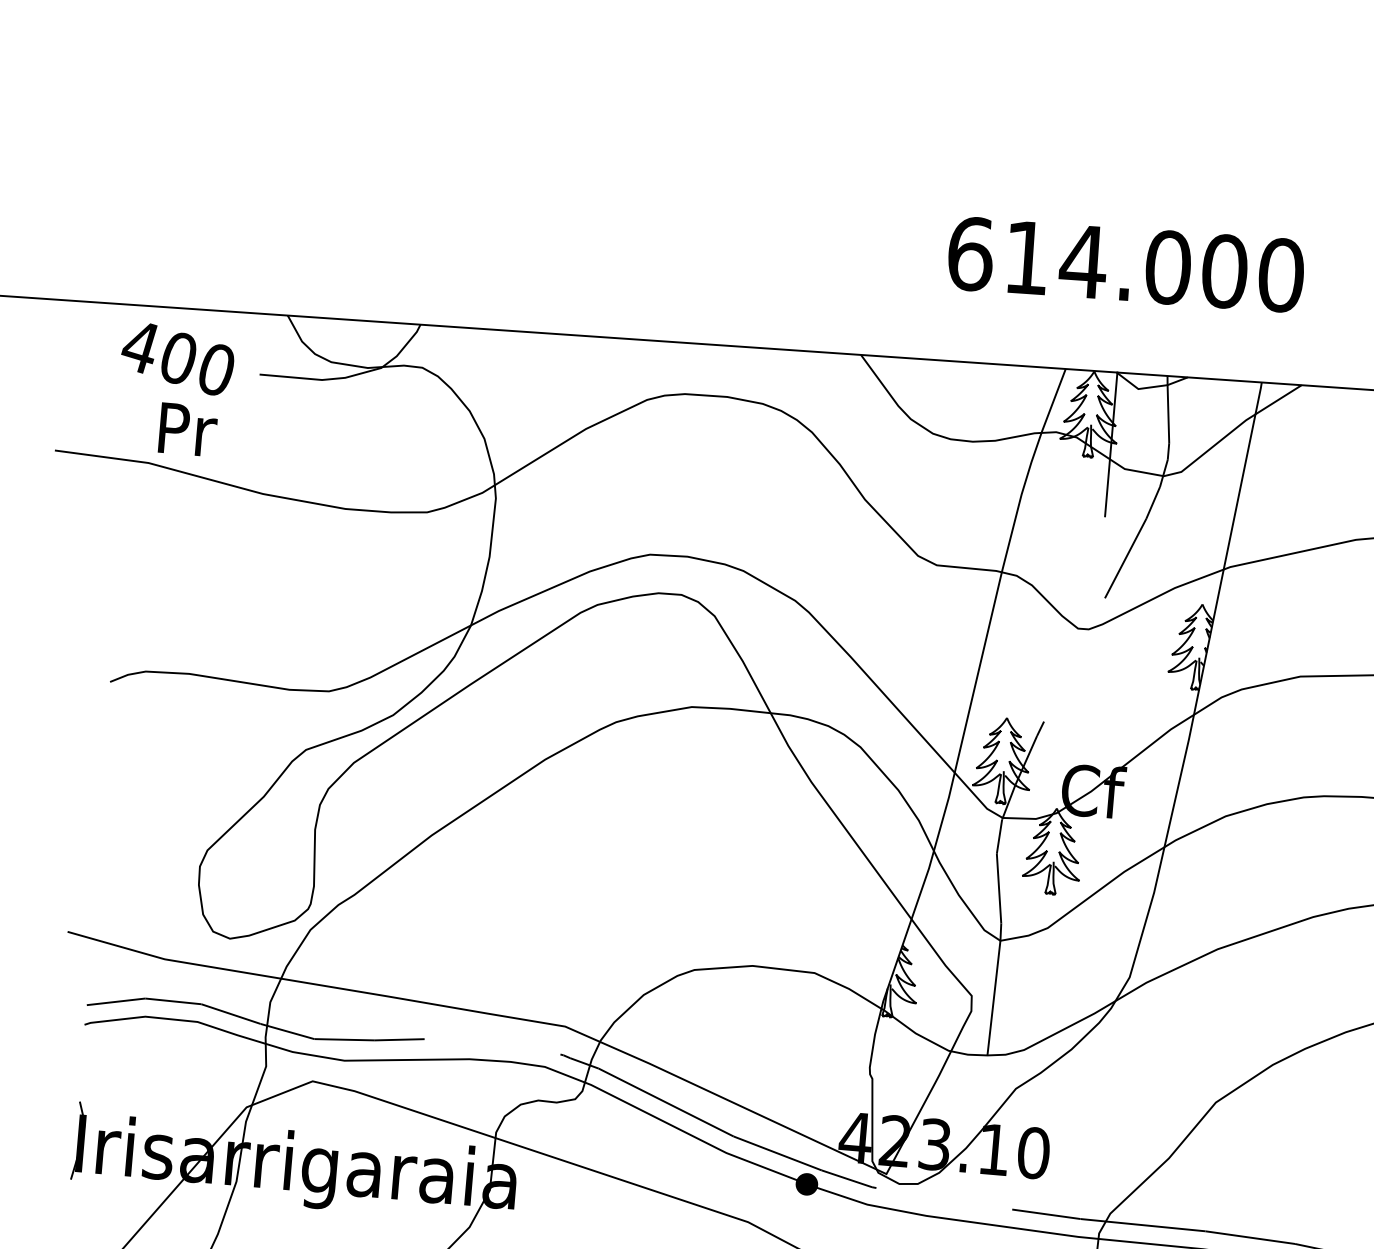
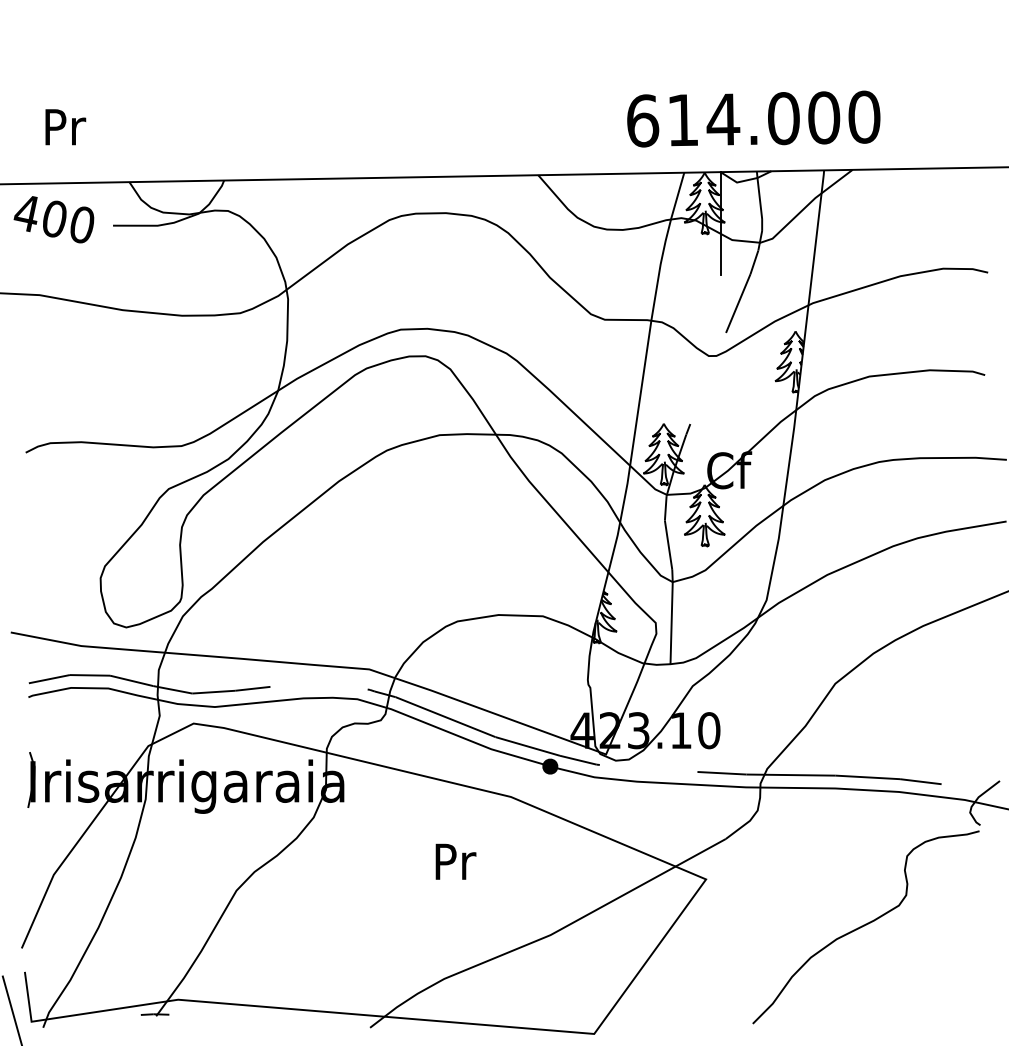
text: (1125, 263) -> (753, 118), moved
text: (187, 430) -> (65, 127), moved

